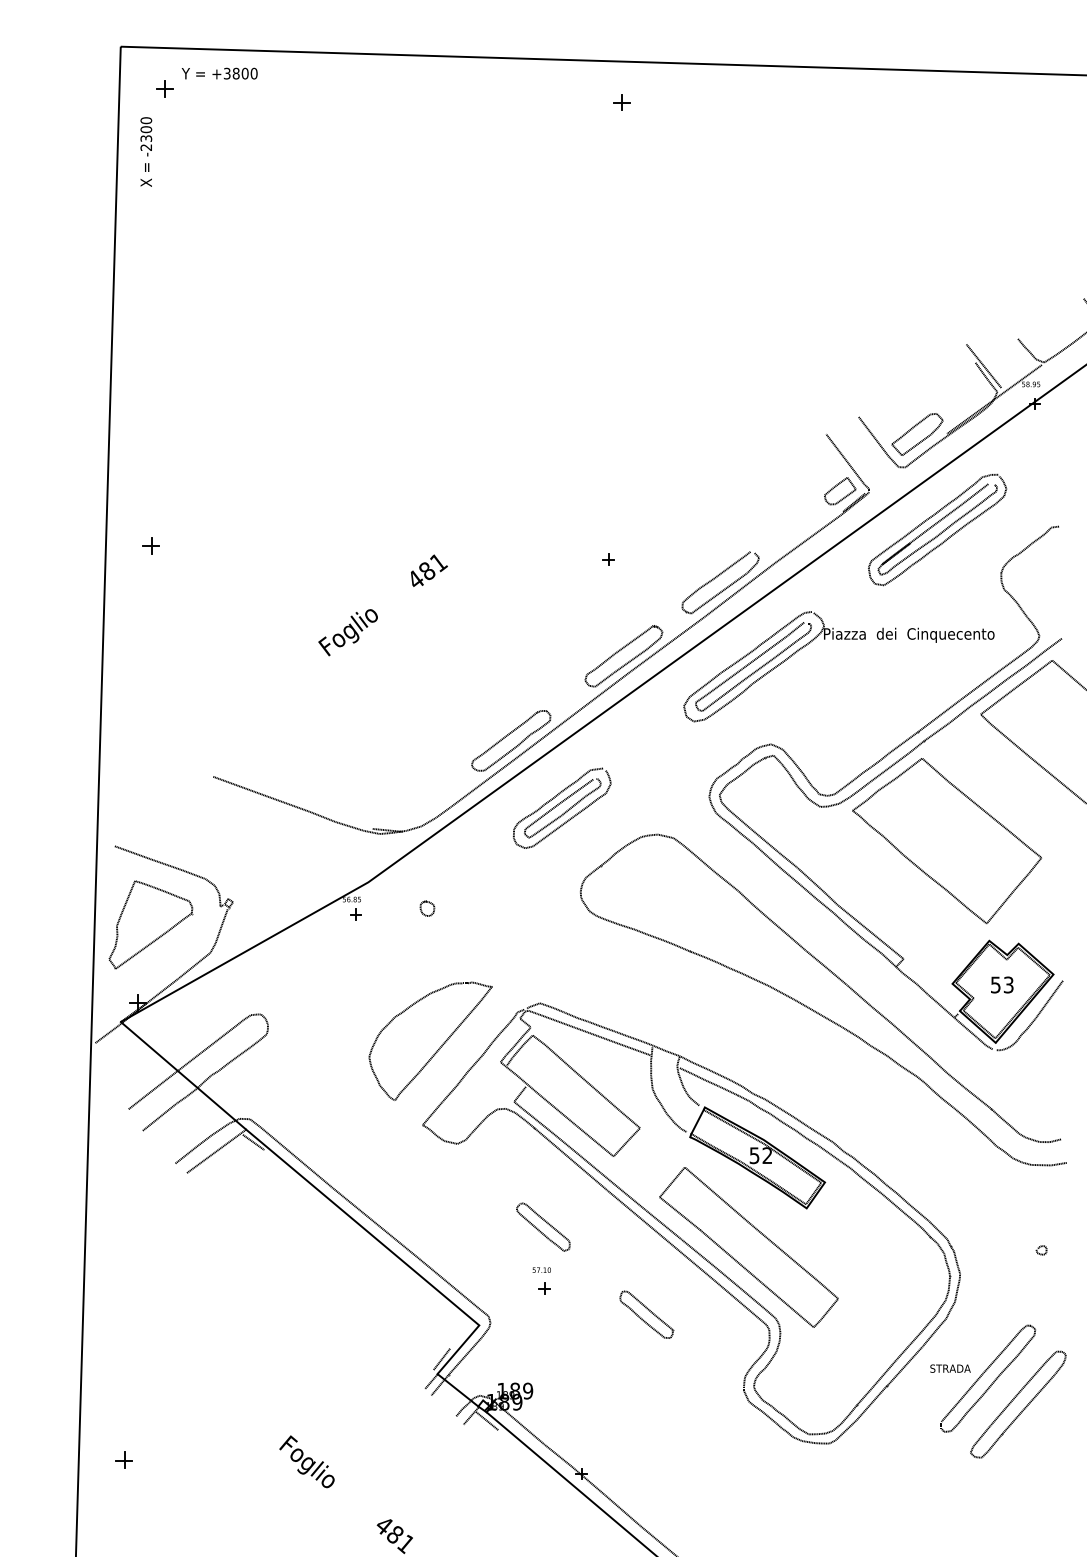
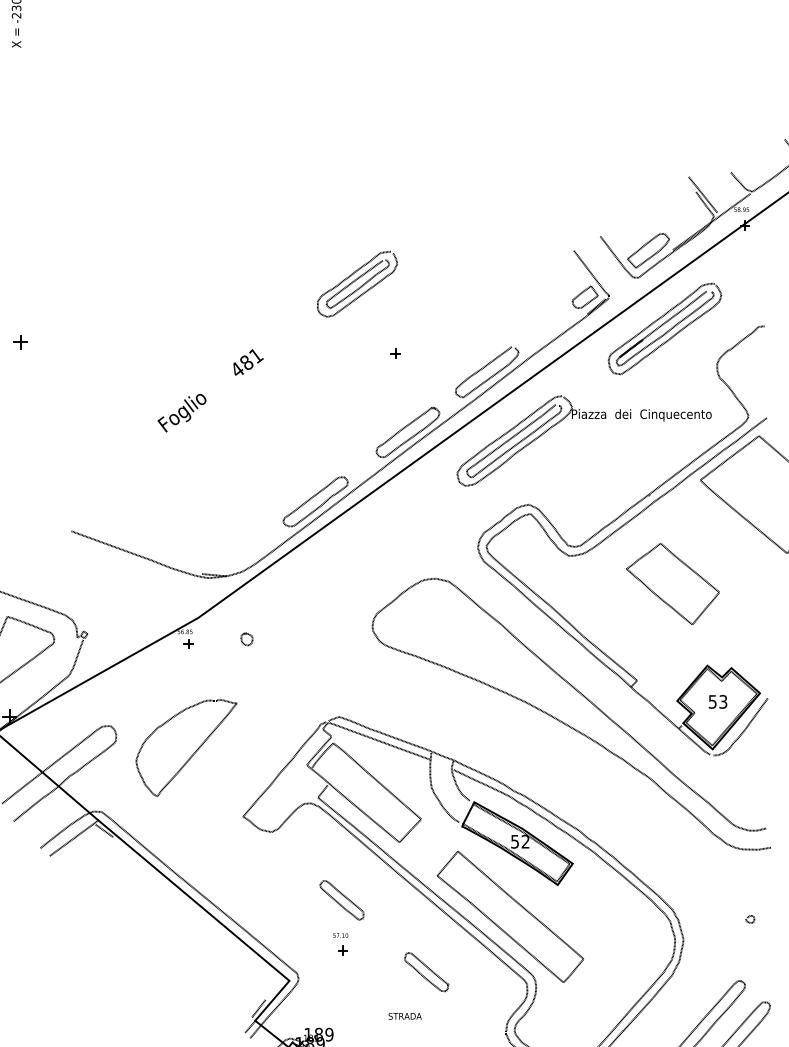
part: (562, 807) -> (357, 283), moved
part: (947, 841) -> (673, 584), size x0.6
curve: (438, 1048) -> (192, 753), moved
text: (950, 1368) -> (405, 1016), moved

